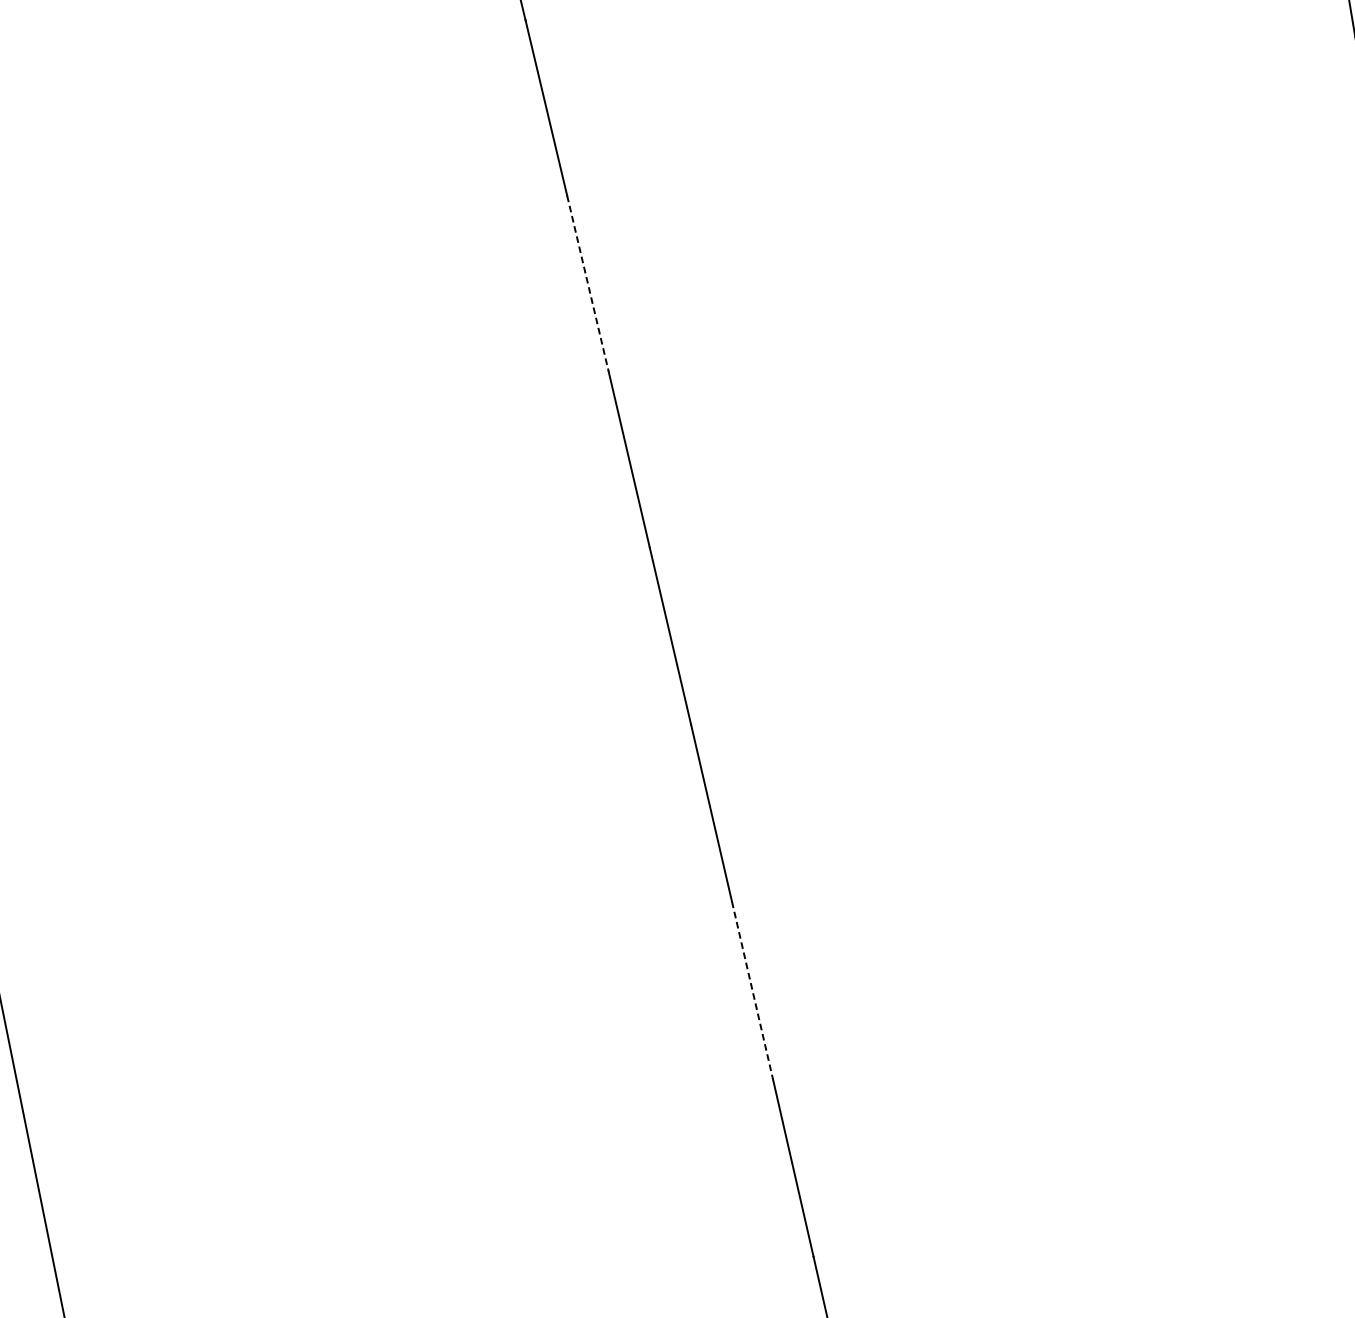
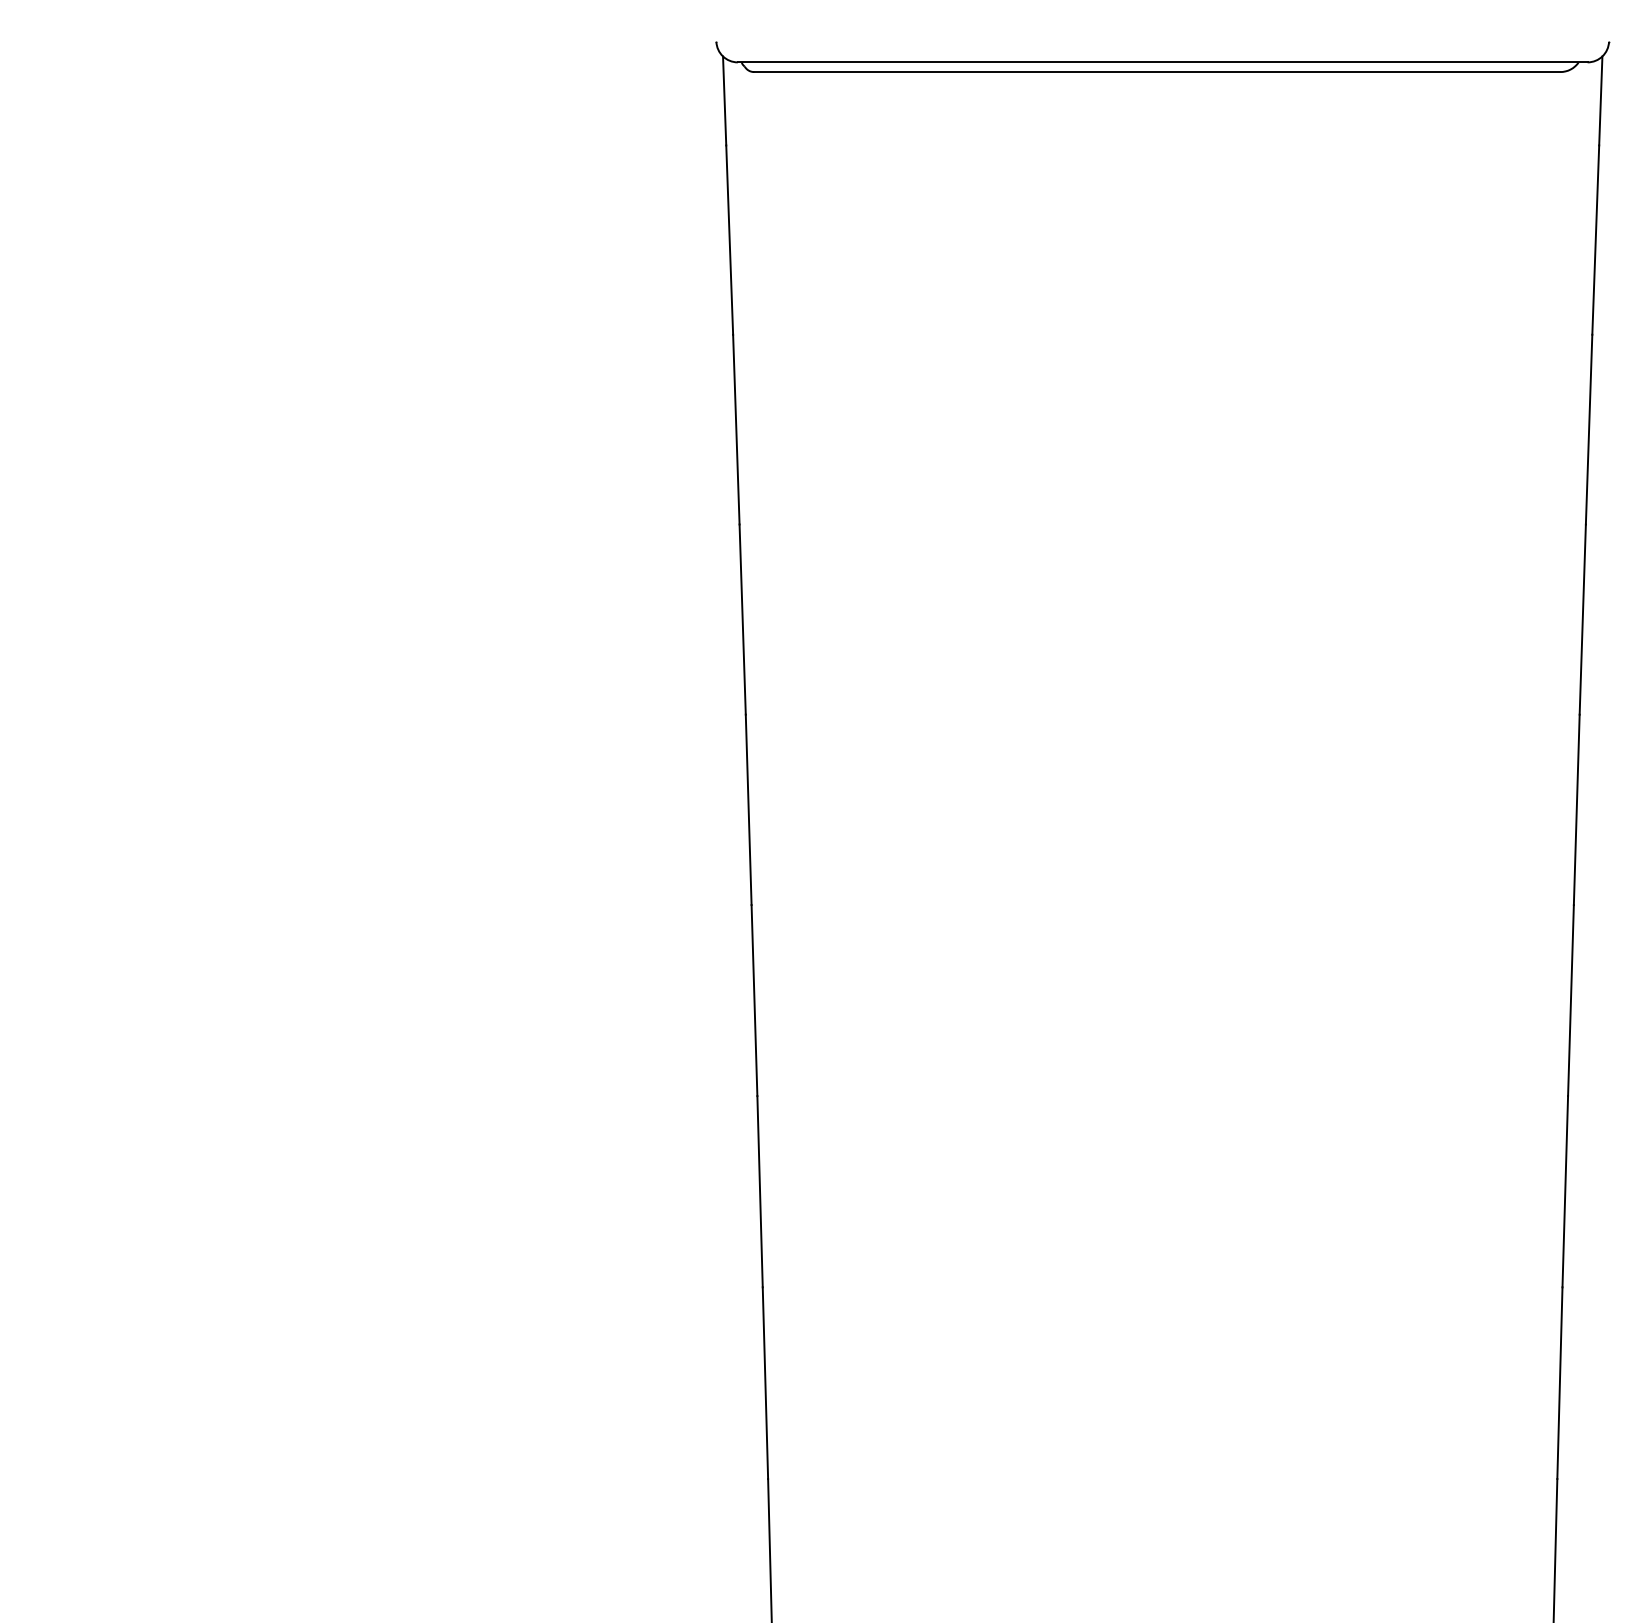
line: (587, 284) -> (742, 620), dashed -> solid
line: (752, 990) -> (765, 1383), dashed -> solid

